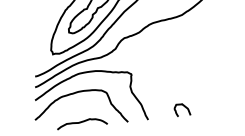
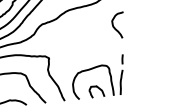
curve: (201, 40) -> (114, 26), added
part: (180, 85) -> (95, 68), added

